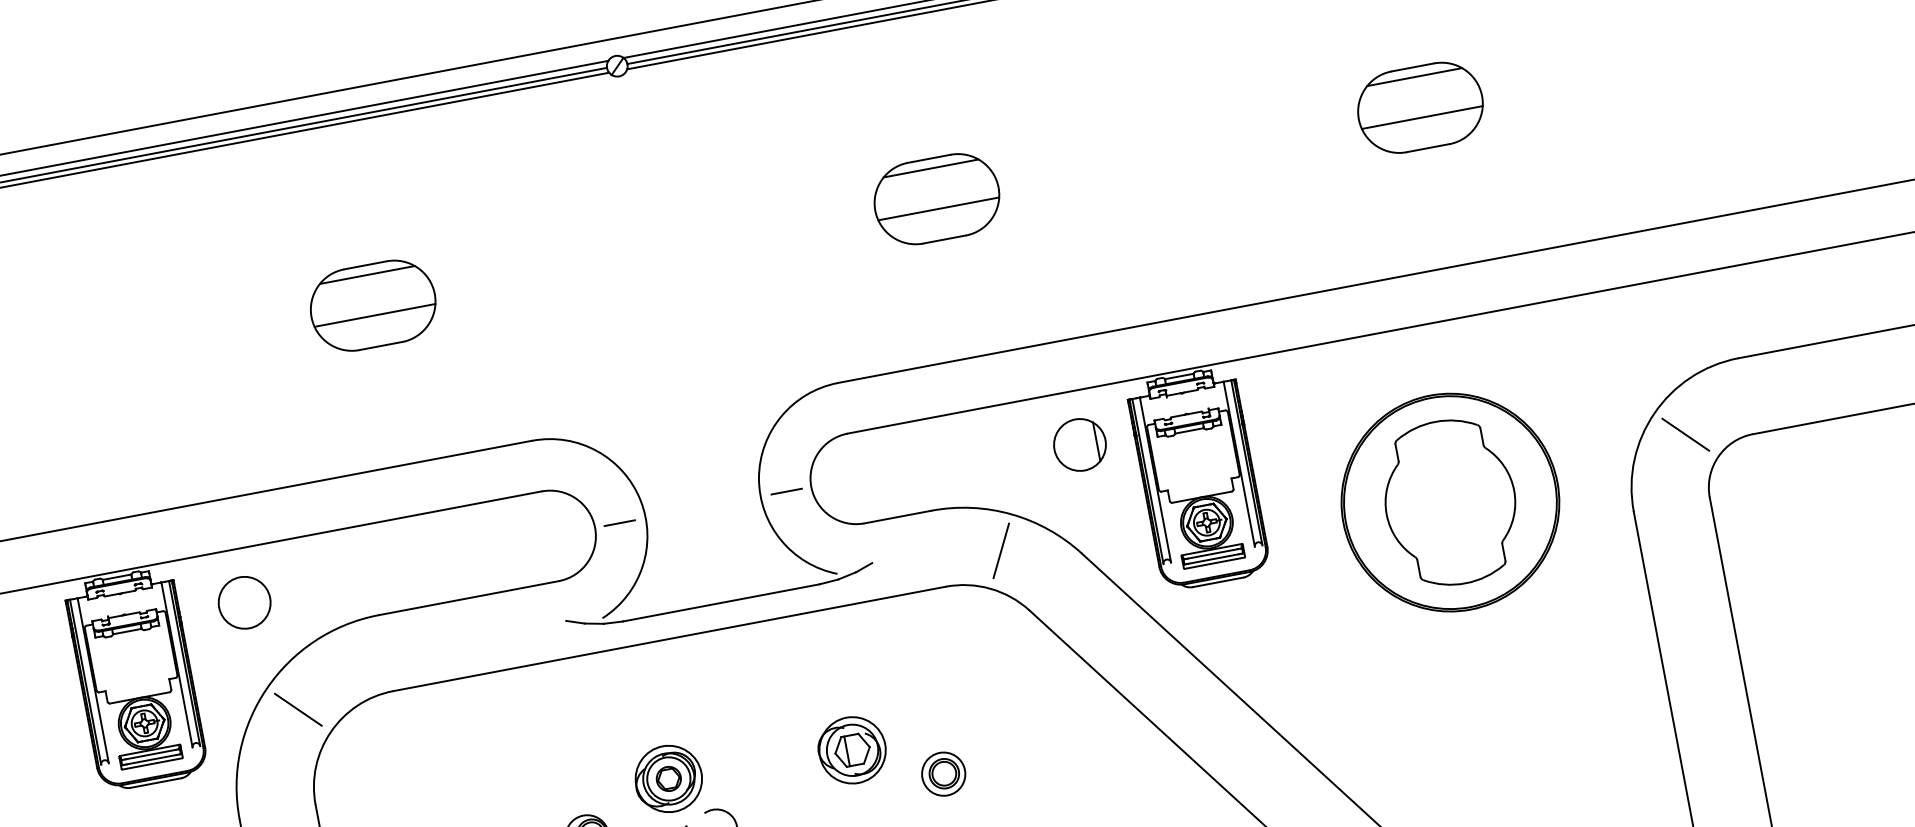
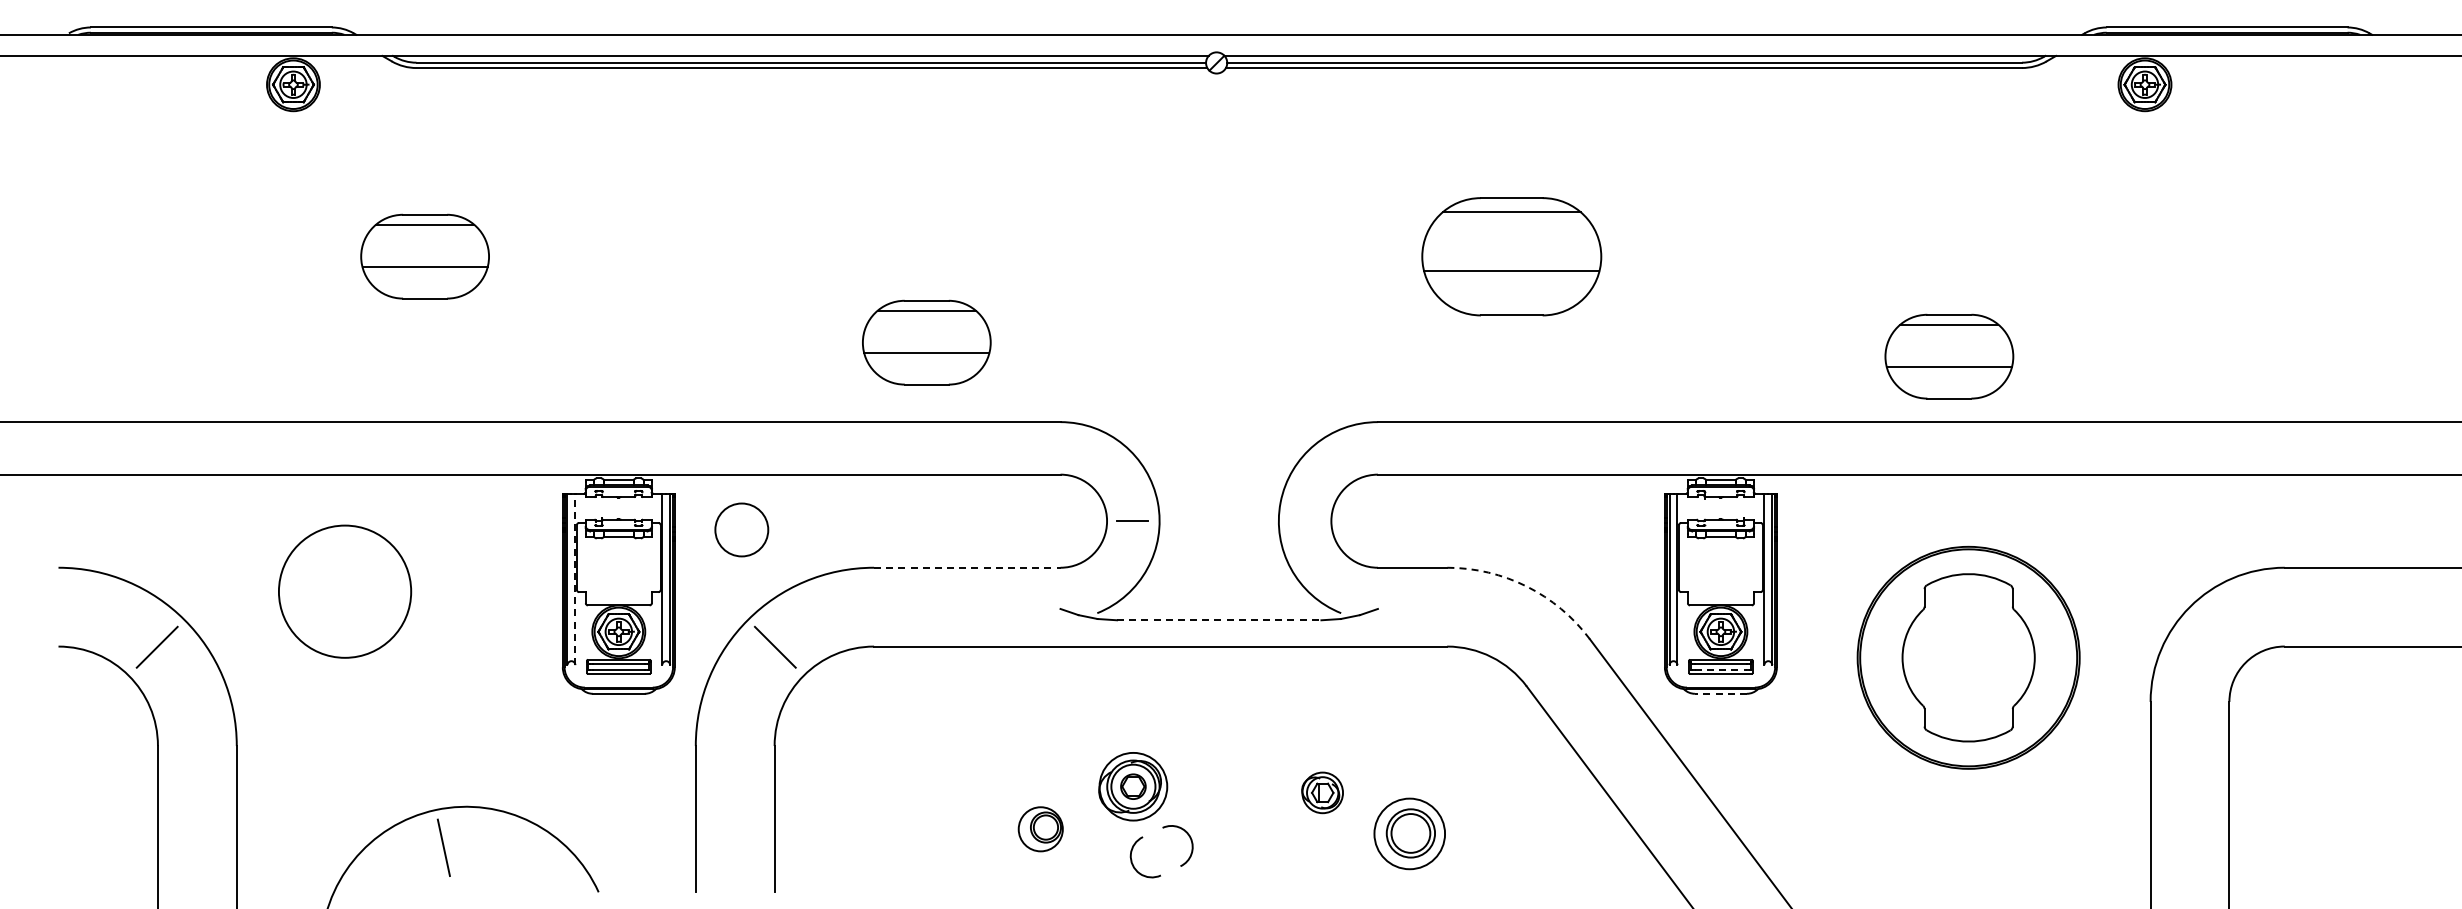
part: (1420, 107) -> (1949, 356), moved
part: (936, 199) -> (1511, 256), size x1.4
part: (372, 305) -> (926, 342), moved
line: (1684, 434) -> (2216, 633), removed
part: (1079, 444) -> (1608, 529), removed
line: (786, 491) -> (1305, 521), removed
arc: (1011, 514) -> (1526, 586), solid -> dashed
line: (1001, 550) -> (1509, 620), removed
line: (1214, 558) -> (1721, 669), solid -> dashed
line: (1217, 582) -> (1720, 693), solid -> dashed
line: (469, 597) -> (967, 567), solid -> dashed
line: (721, 603) -> (1219, 620), solid -> dashed
line: (93, 680) -> (575, 579), solid -> dashed
part: (852, 750) -> (1322, 792), size x0.6
part: (943, 773) -> (1409, 833), size x1.6

